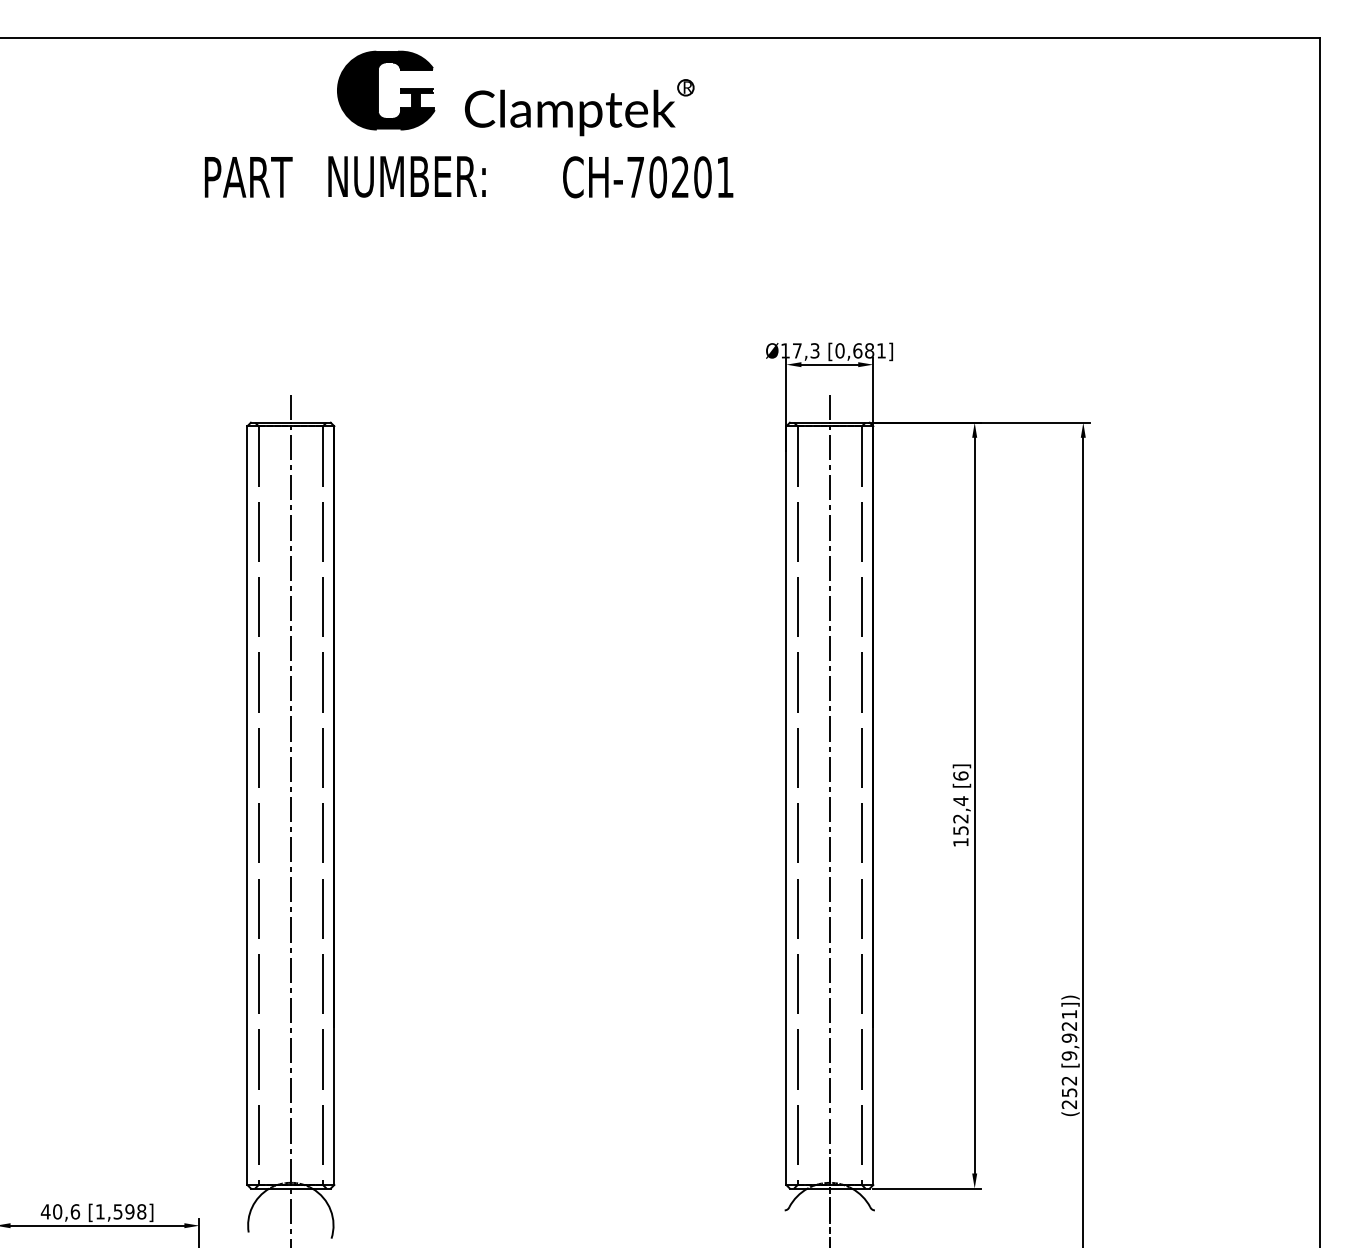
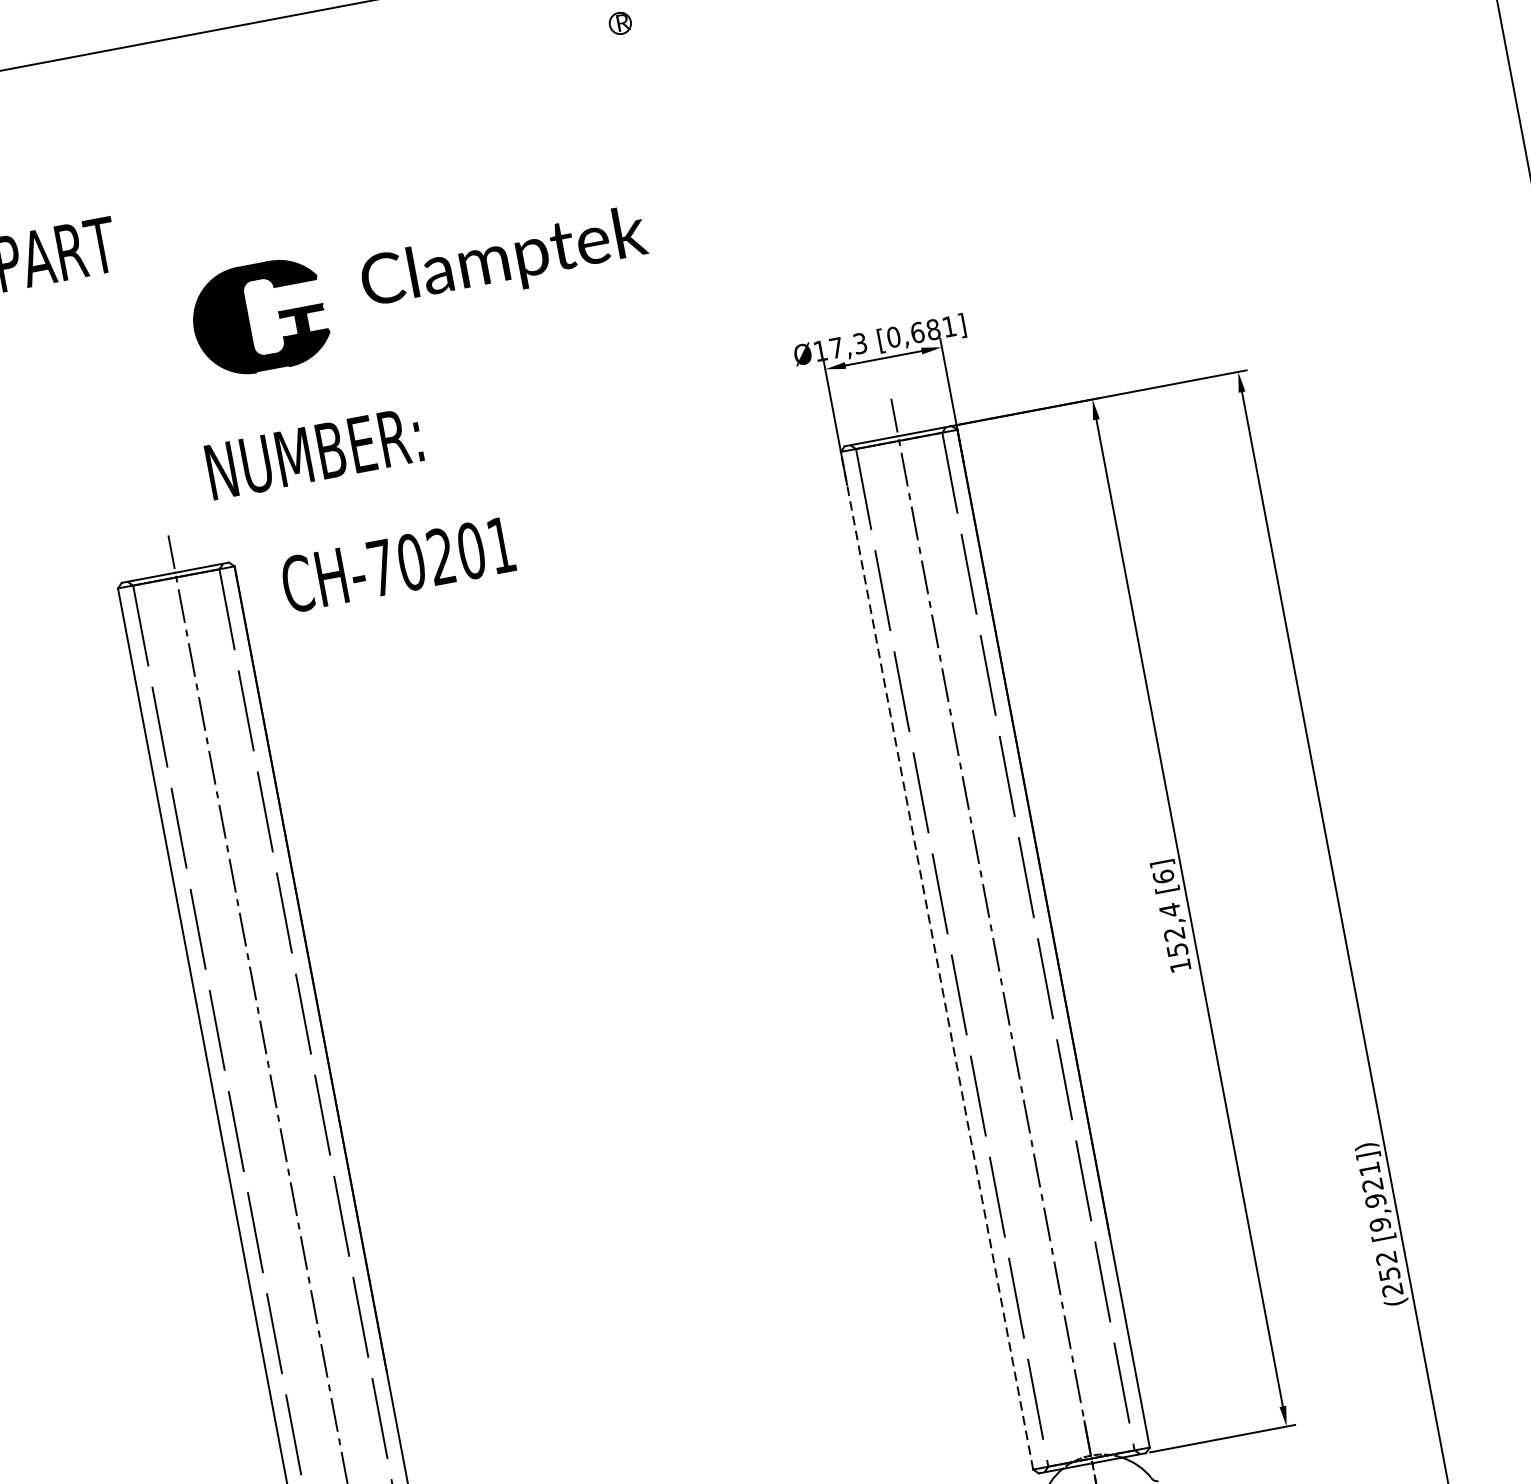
part: (378, 90) -> (249, 319), moved
text: (570, 112) -> (504, 260), moved
text: (406, 176) -> (313, 453), moved
text: (648, 177) -> (398, 565), moved
line: (786, 805) -> (937, 960), solid -> dashed

